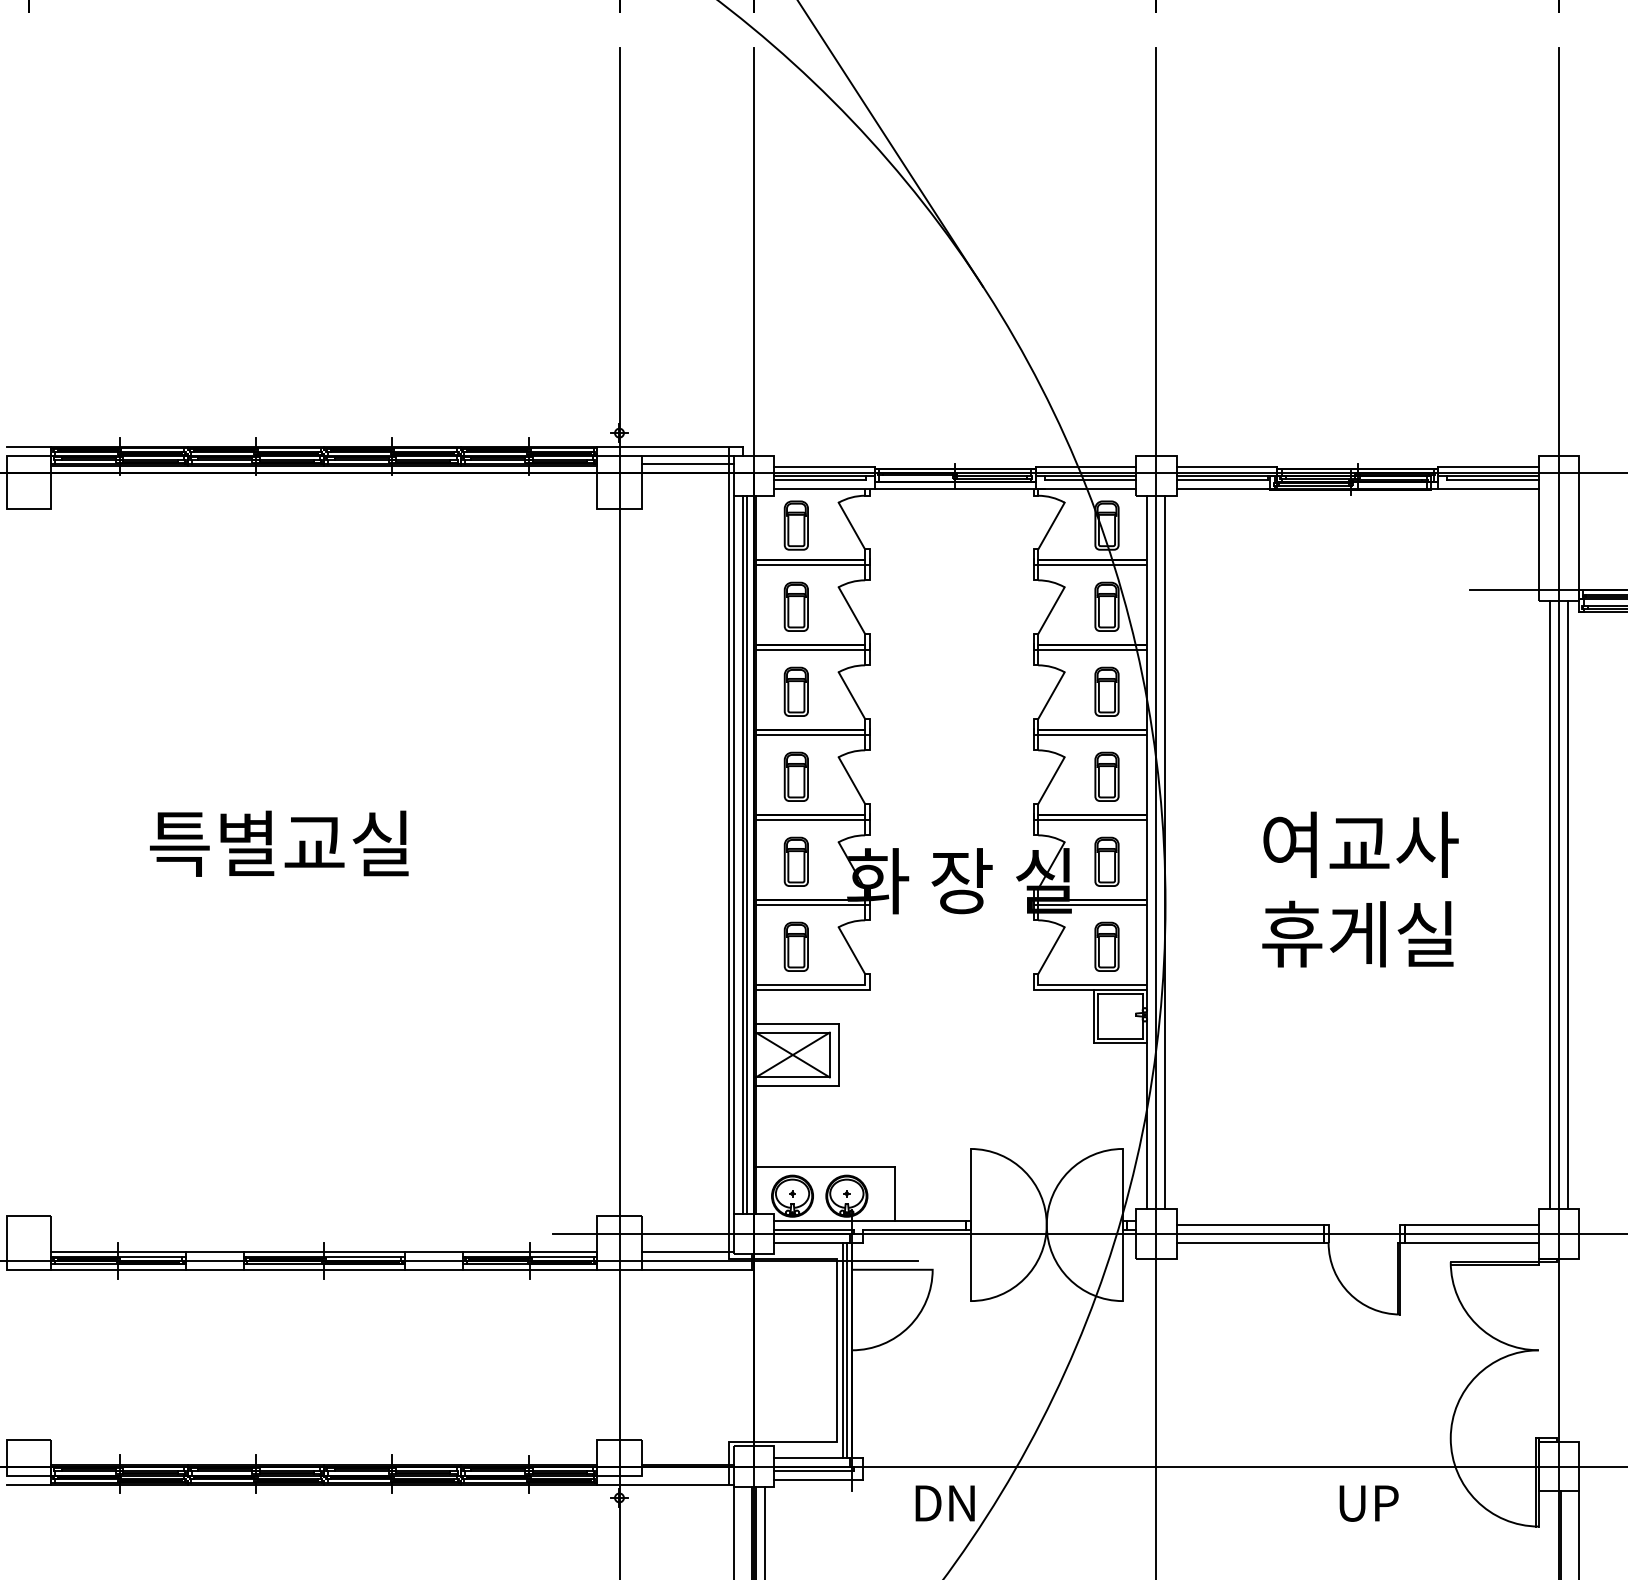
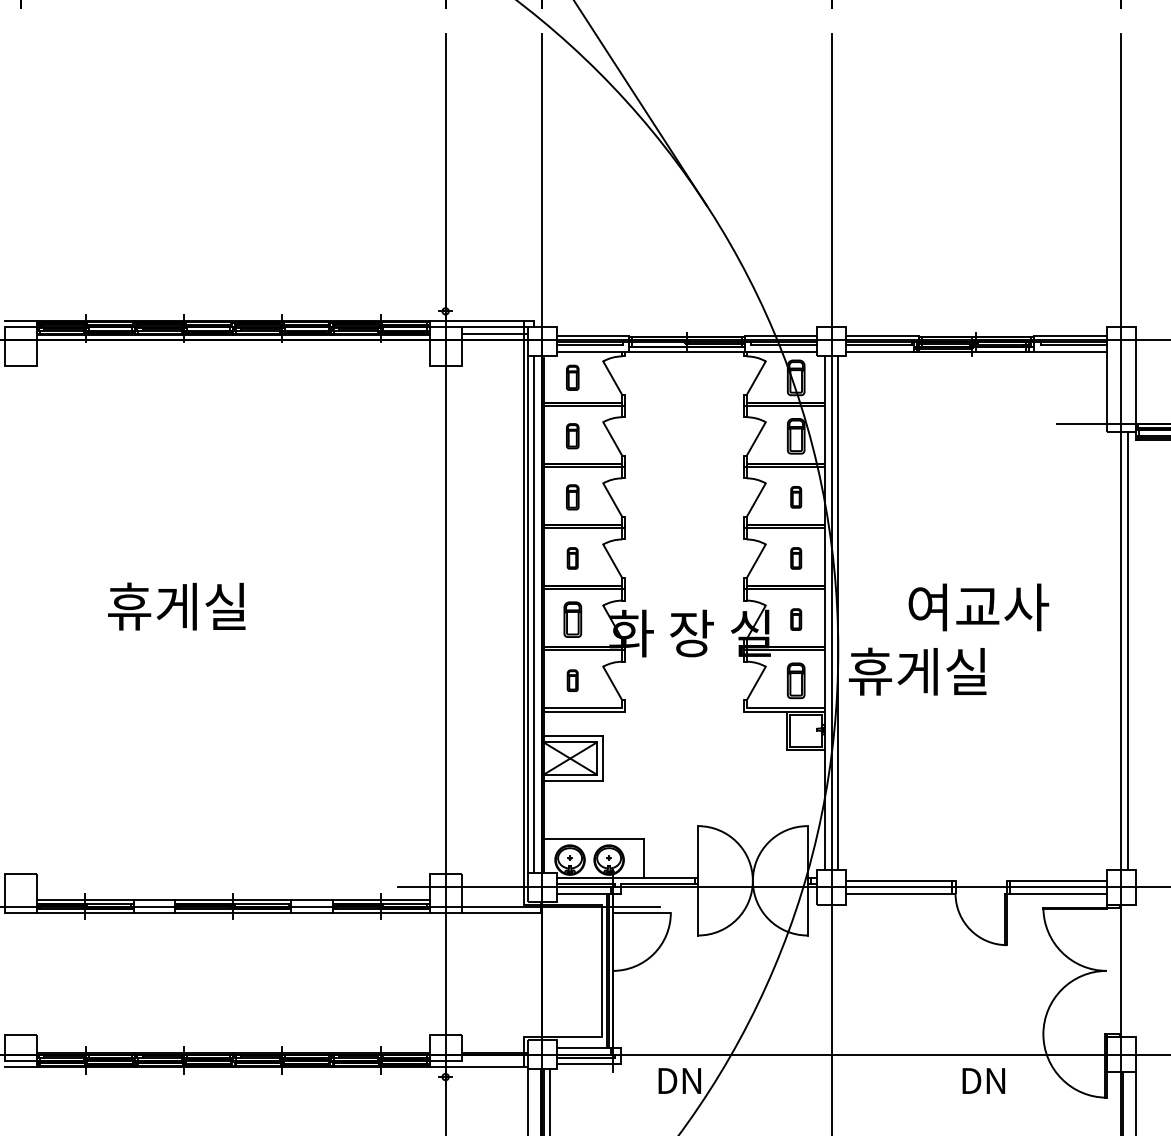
part: (795, 525) -> (572, 377), size x0.7
part: (795, 606) -> (572, 436), size x0.7
part: (795, 691) -> (572, 497), size x0.7
part: (1106, 691) -> (795, 497), size x0.6
part: (795, 776) -> (572, 558), size x0.6
part: (1106, 776) -> (795, 558), size x0.6
text: (278, 843) -> (200, 606), 특별교실 -> 휴게실
line: (747, 854) -> (537, 614), removed
part: (1106, 861) -> (795, 619), size x0.6
line: (1550, 904) -> (1115, 650), removed
text: (1357, 933) -> (917, 671), moved
part: (795, 946) -> (572, 680), size x0.6
line: (687, 1251) -> (494, 899), removed
text: (1368, 1503) -> (984, 1081), UP -> DN

